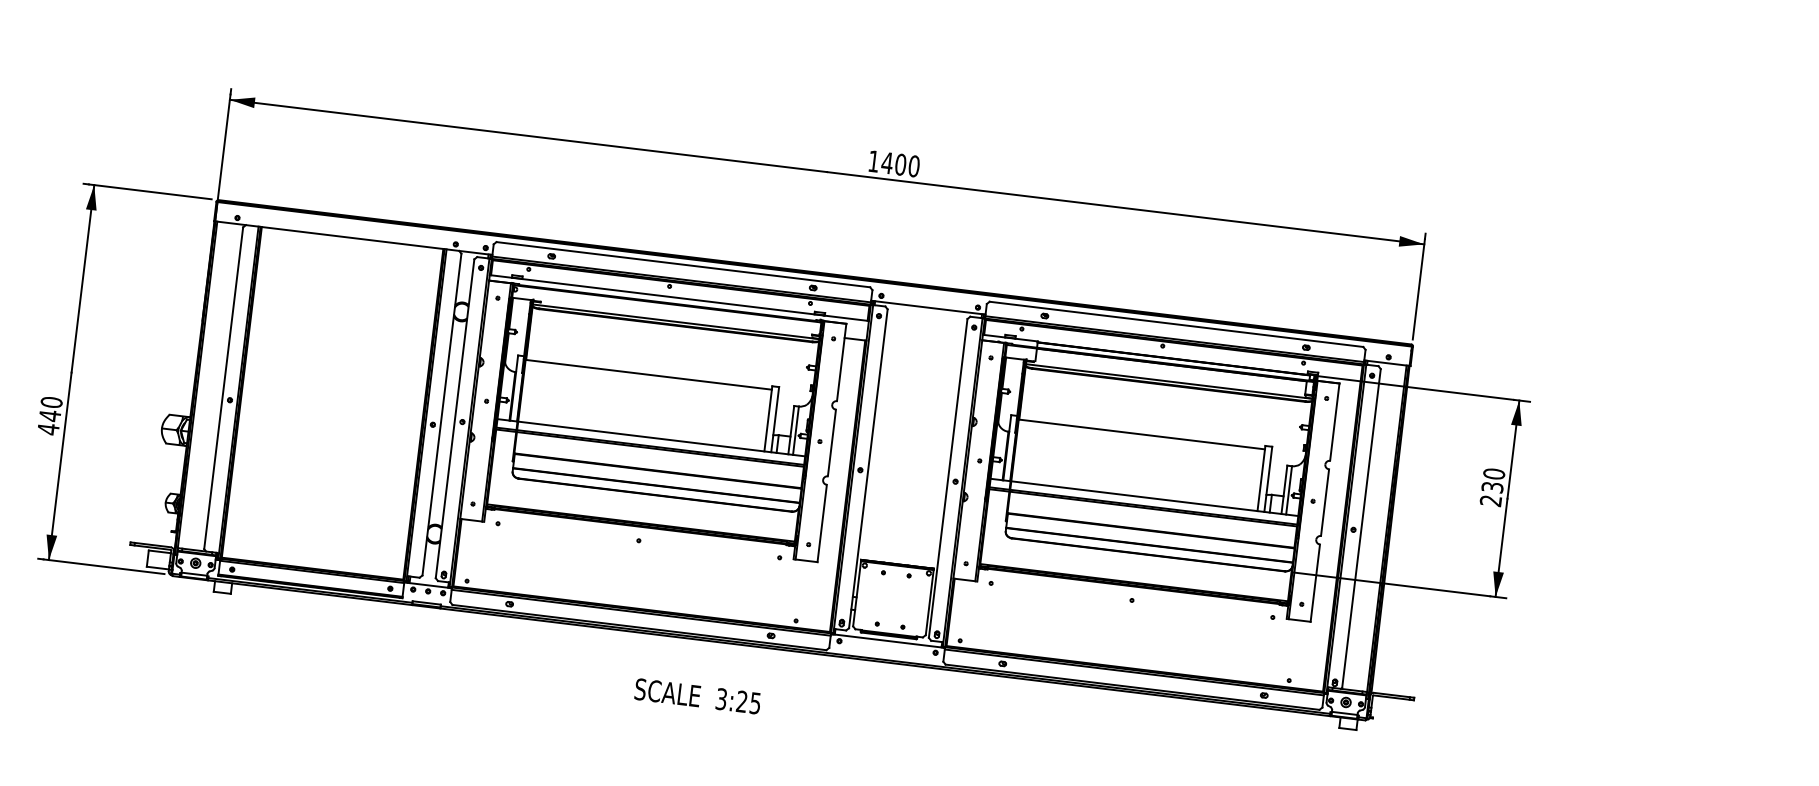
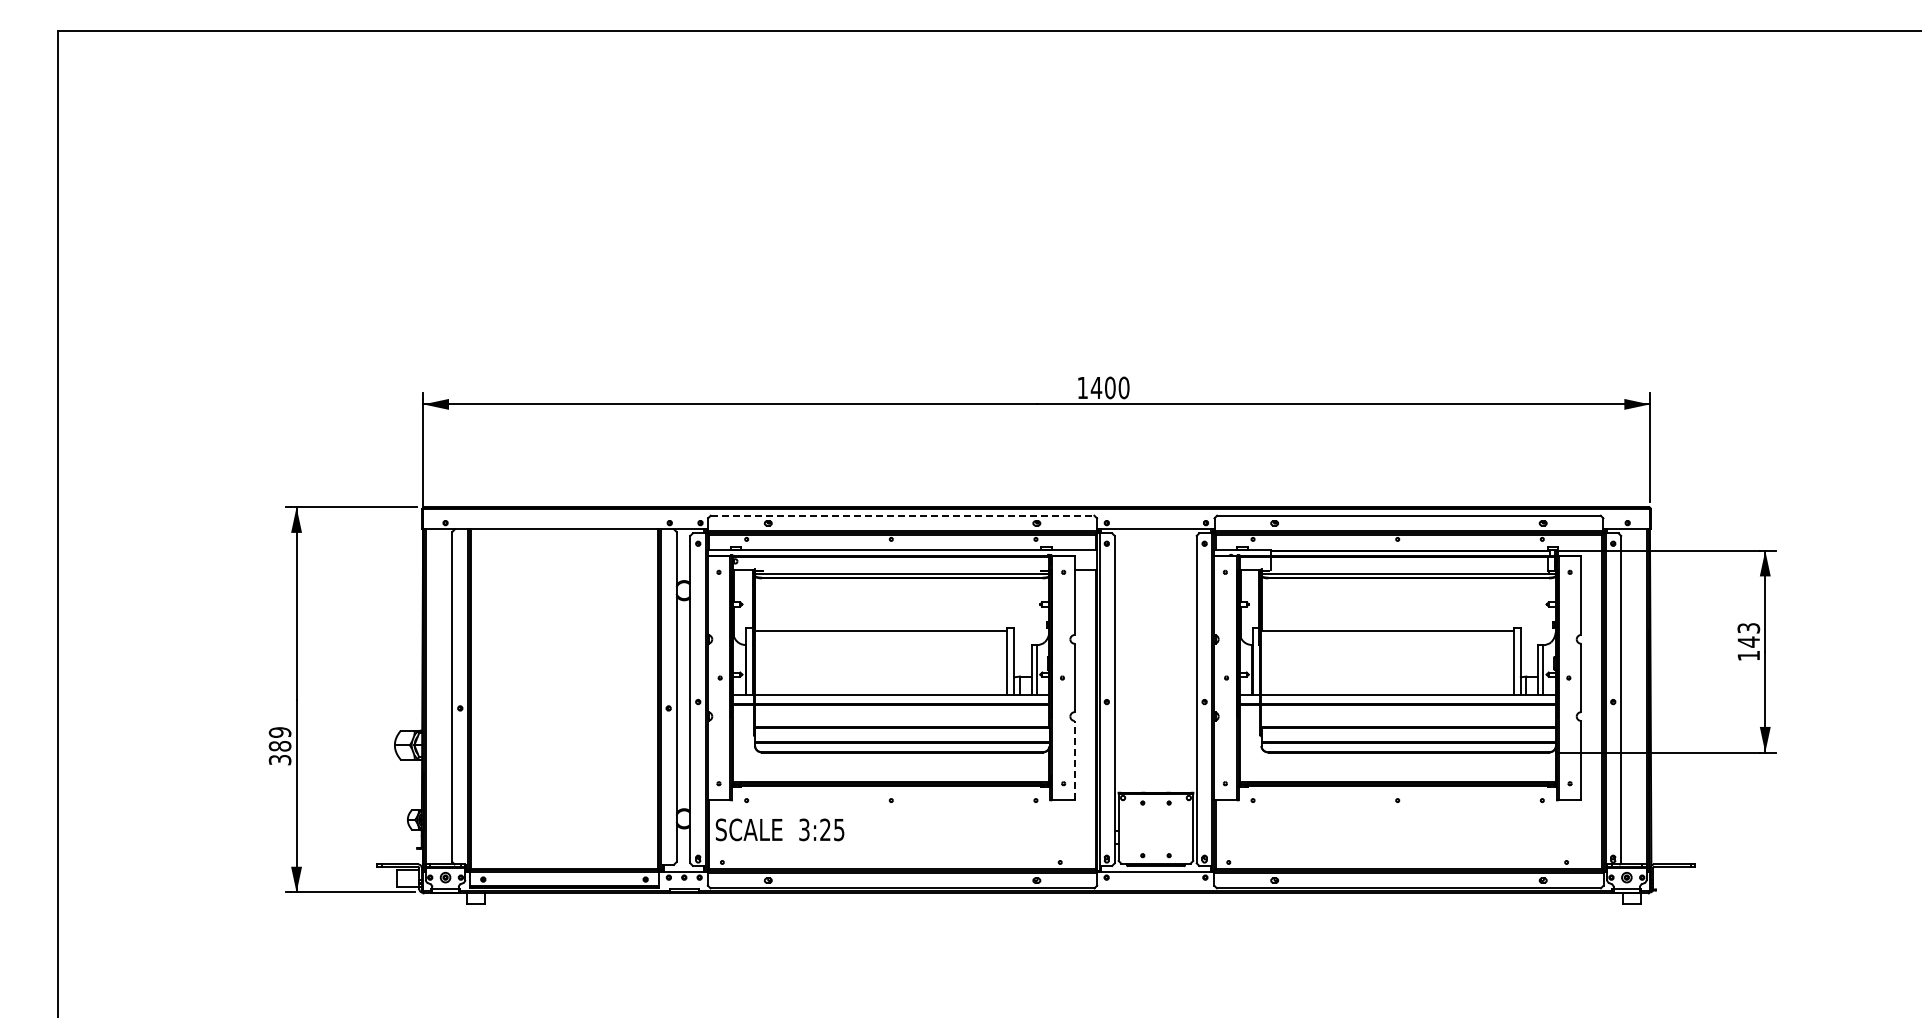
line: (683, 264) -> (902, 515), solid -> dashed
text: (49, 416) -> (279, 746), 440 -> 389
text: (1492, 486) -> (1748, 641), 230 -> 143
line: (821, 523) -> (1074, 760), solid -> dashed
text: (697, 695) -> (779, 829), moved

